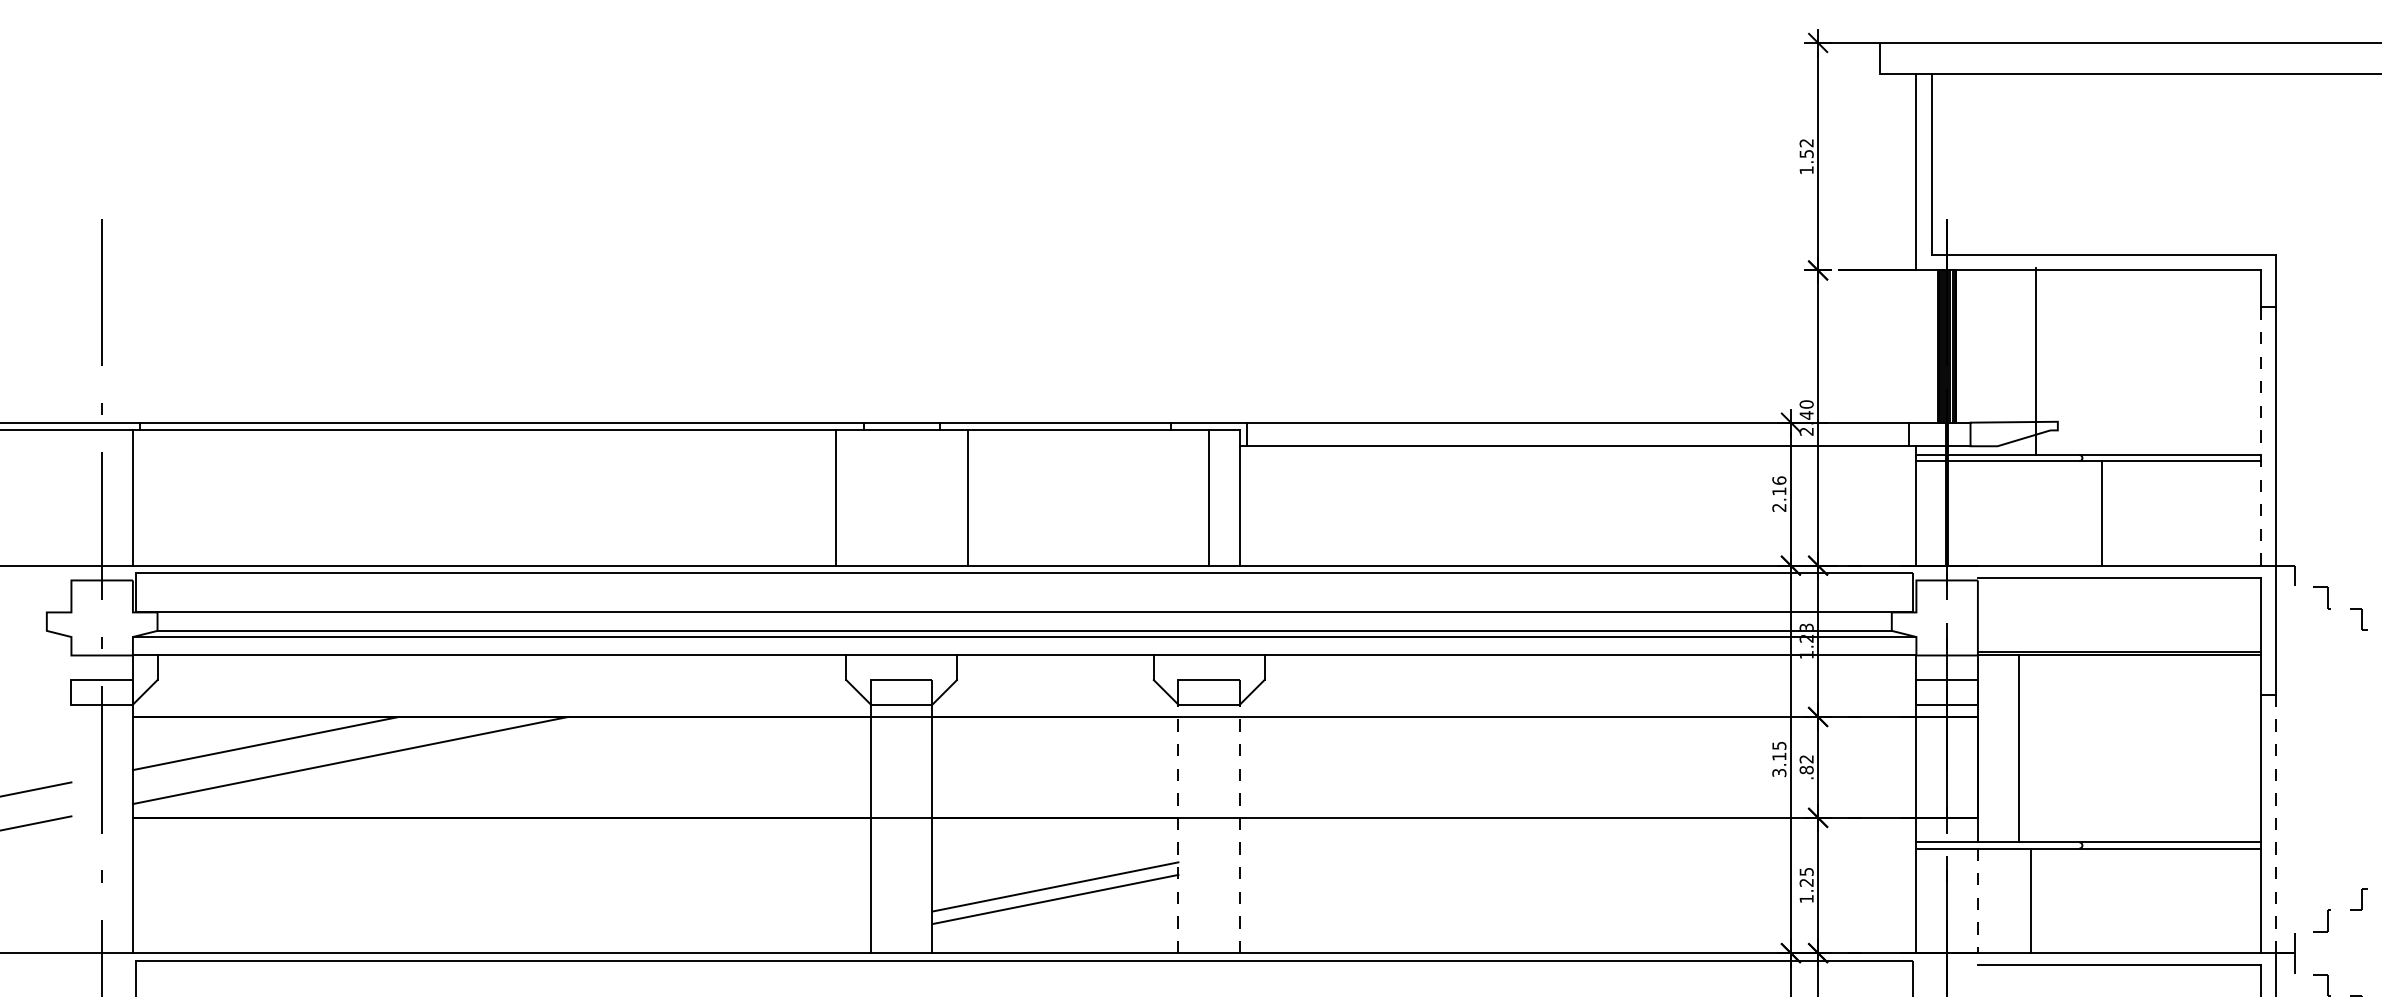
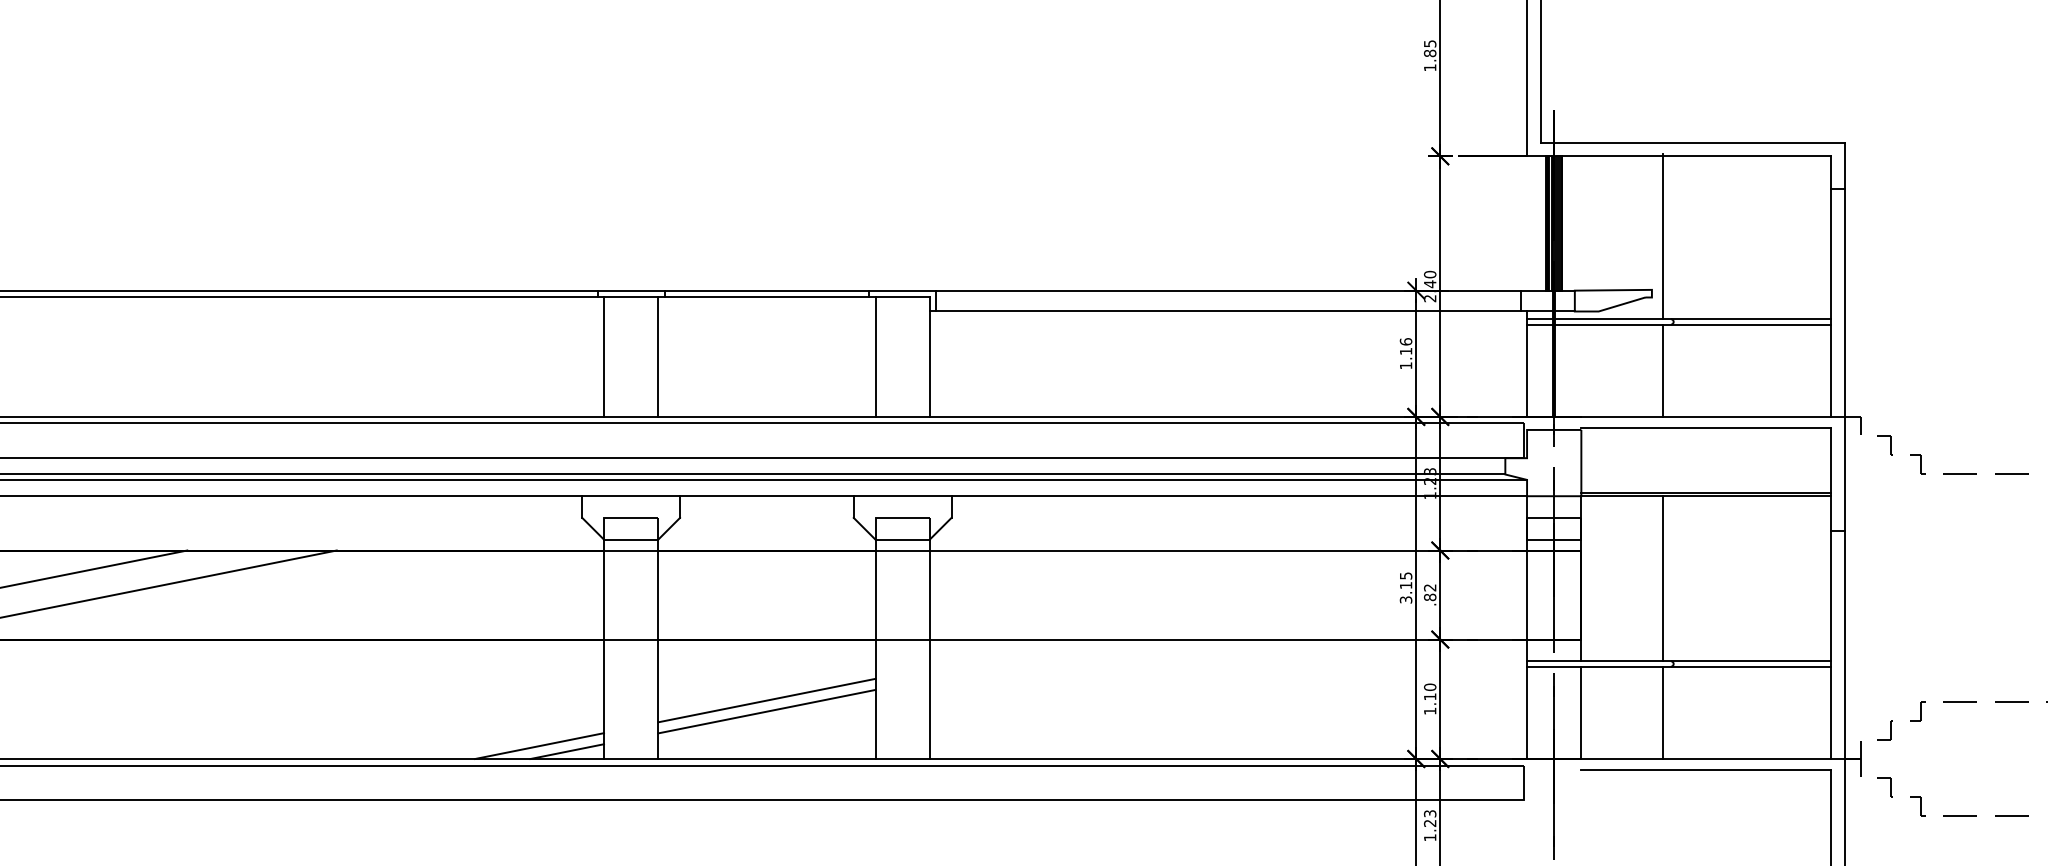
text: (1806, 148) -> (1430, 48), 1.52 -> 1.85
line: (2036, 361) -> (1663, 236), moved
line: (2260, 436) -> (1830, 302), dashed -> solid
line: (835, 497) -> (603, 356), moved
line: (968, 497) -> (658, 356), moved
line: (1209, 497) -> (875, 356), moved
text: (1779, 507) -> (1406, 365), 2.16 -> 1.16
line: (2102, 513) -> (1663, 370), moved
line: (2019, 748) -> (1663, 578), moved
line: (2276, 823) -> (1844, 644), dashed -> solid
line: (1178, 828) -> (875, 648), dashed -> solid
line: (1239, 828) -> (929, 648), dashed -> solid
text: (1806, 876) -> (1430, 691), 1.25 -> 1.10
line: (2031, 900) -> (1663, 712), moved
line: (1977, 901) -> (1581, 713), dashed -> solid
line: (797, 938) -> (539, 746), added
line: (828, 944) -> (566, 751), added

